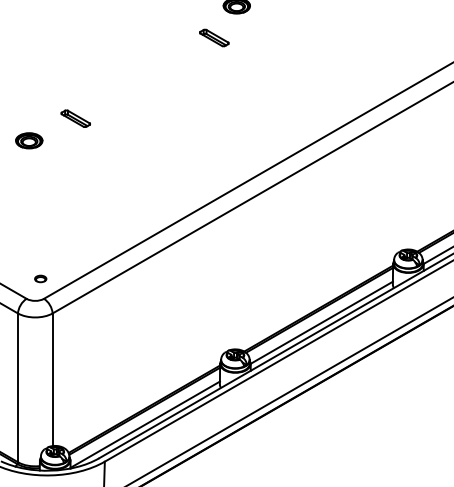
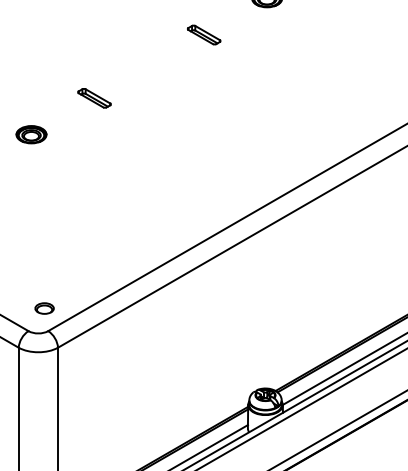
part: (214, 37) -> (204, 34), moved
part: (75, 118) -> (94, 98), moved
part: (29, 140) -> (31, 134), moved
part: (40, 278) -> (44, 308), size x1.43

